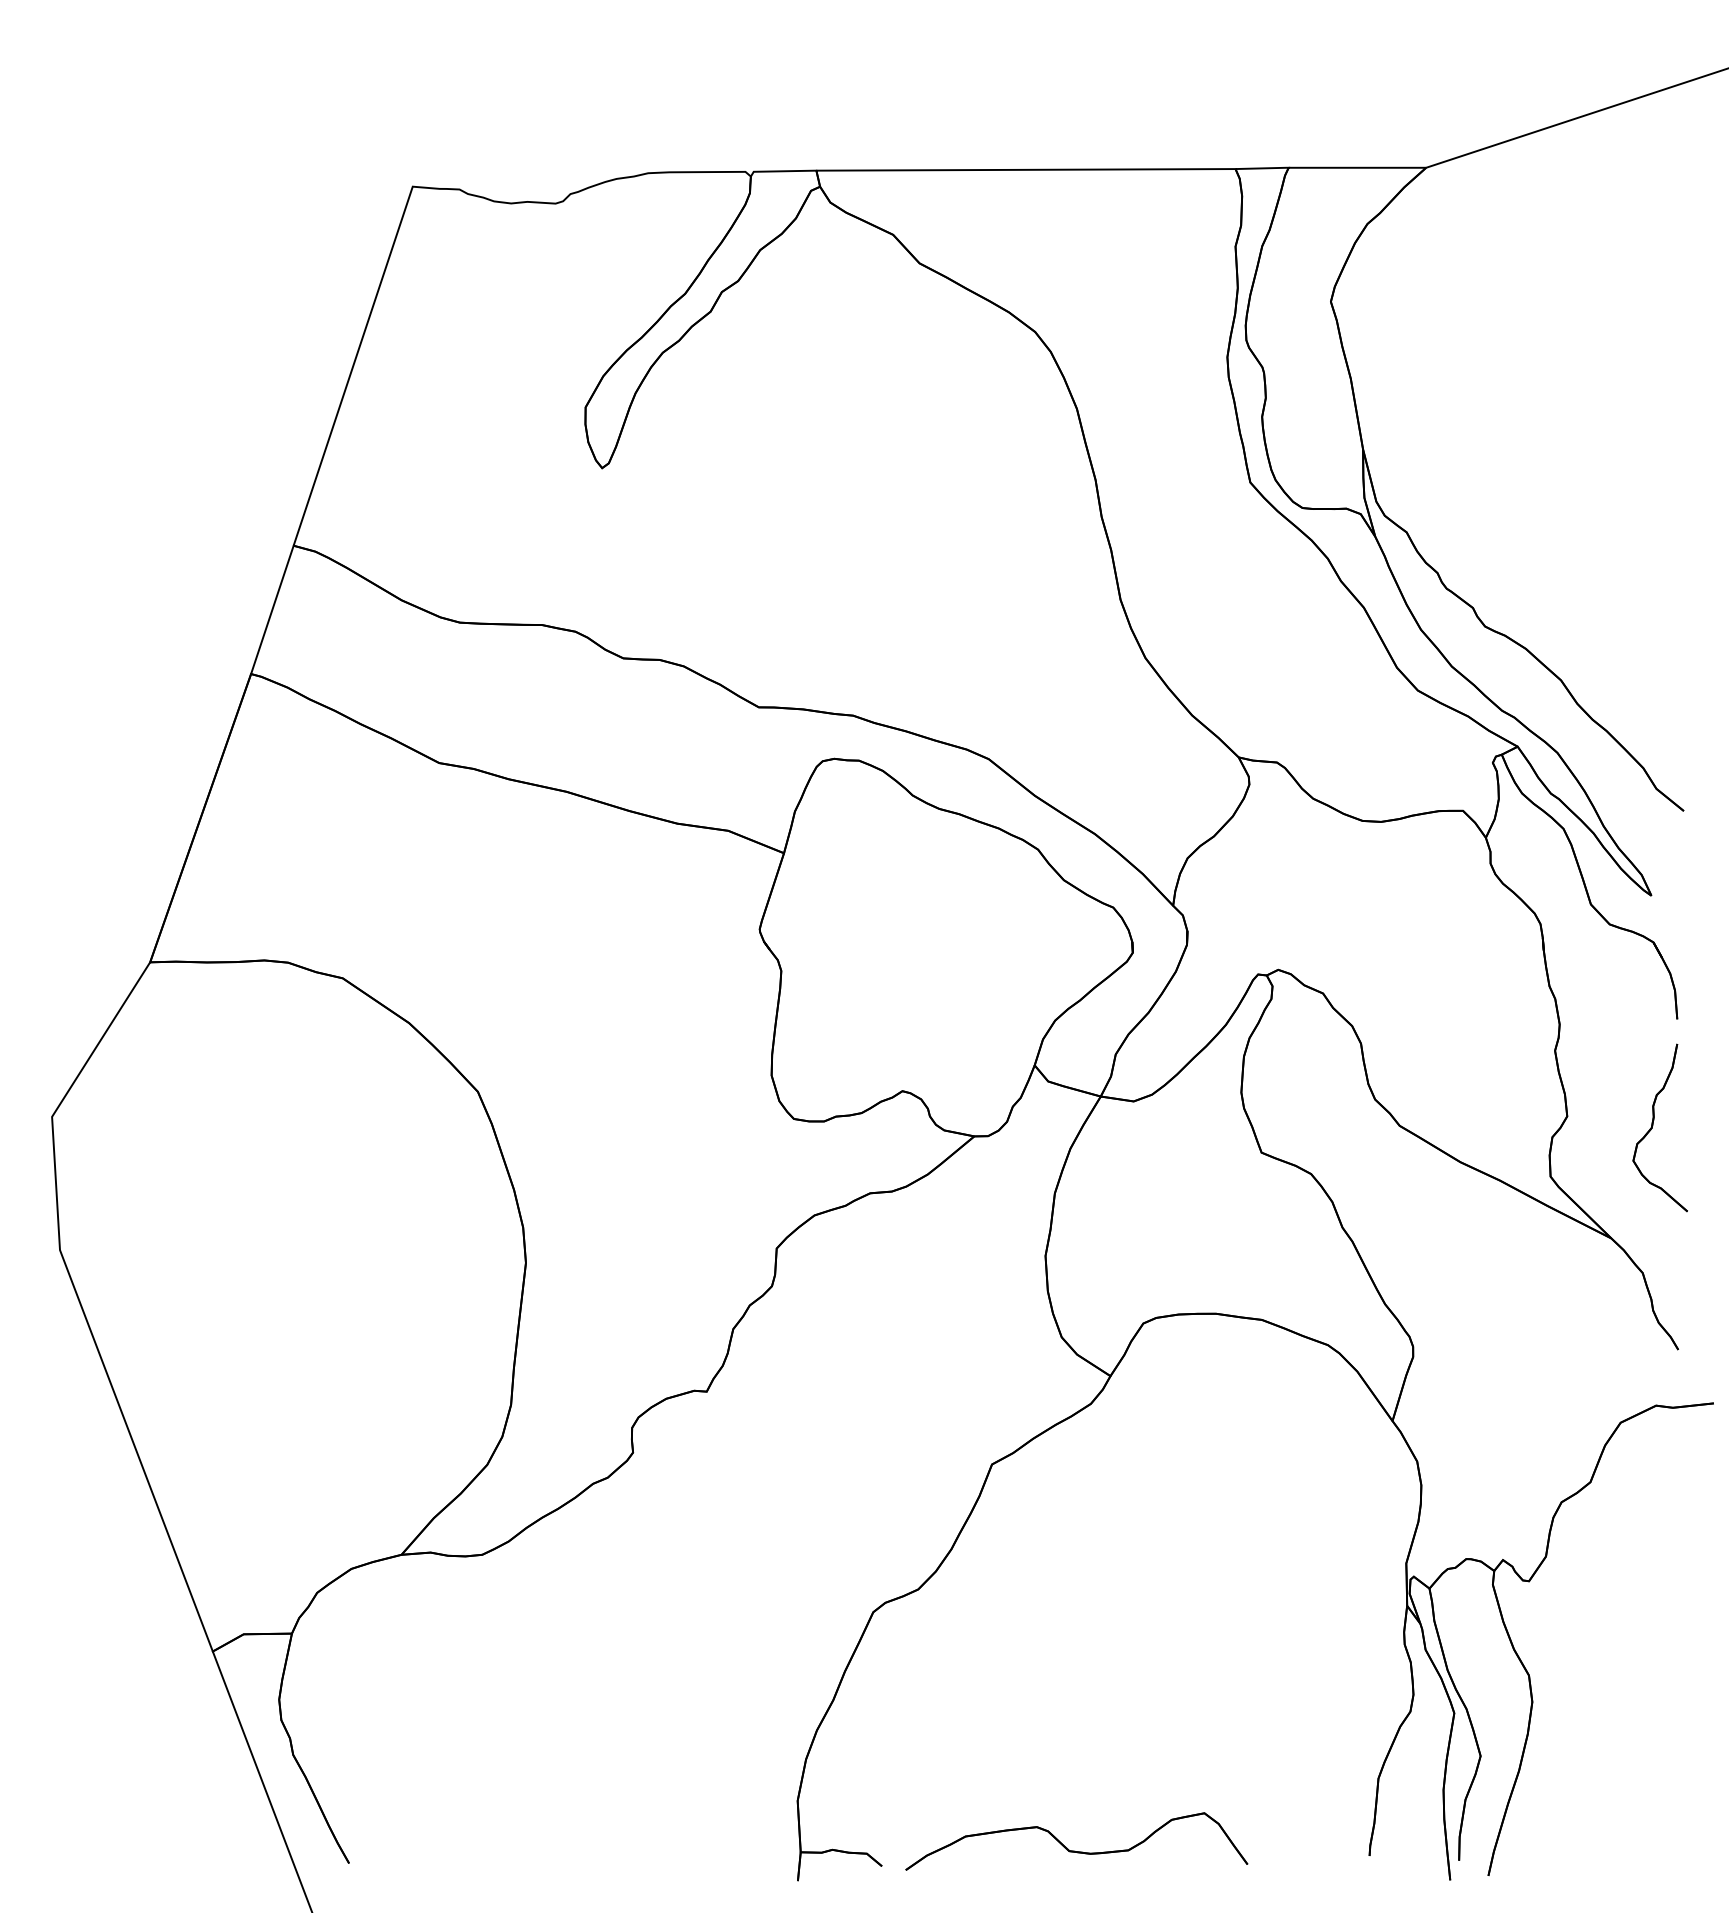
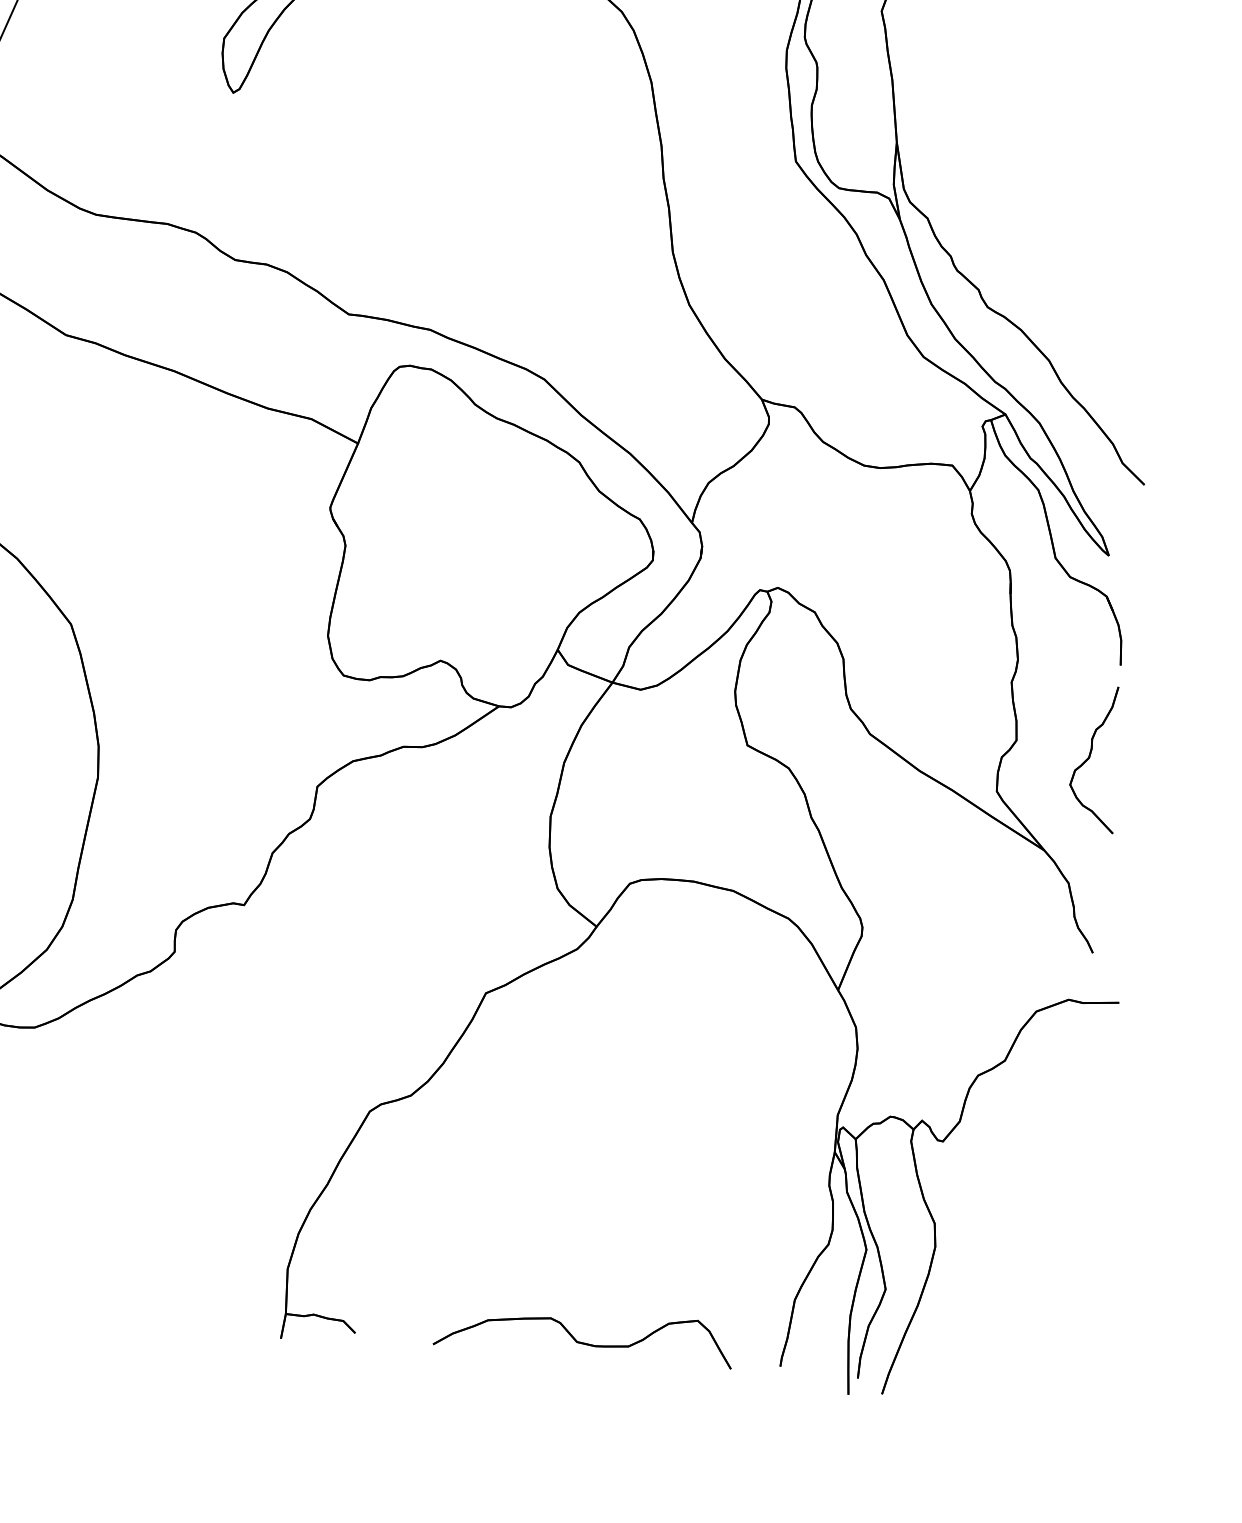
part: (1074, 1850) -> (581, 1341), moved

